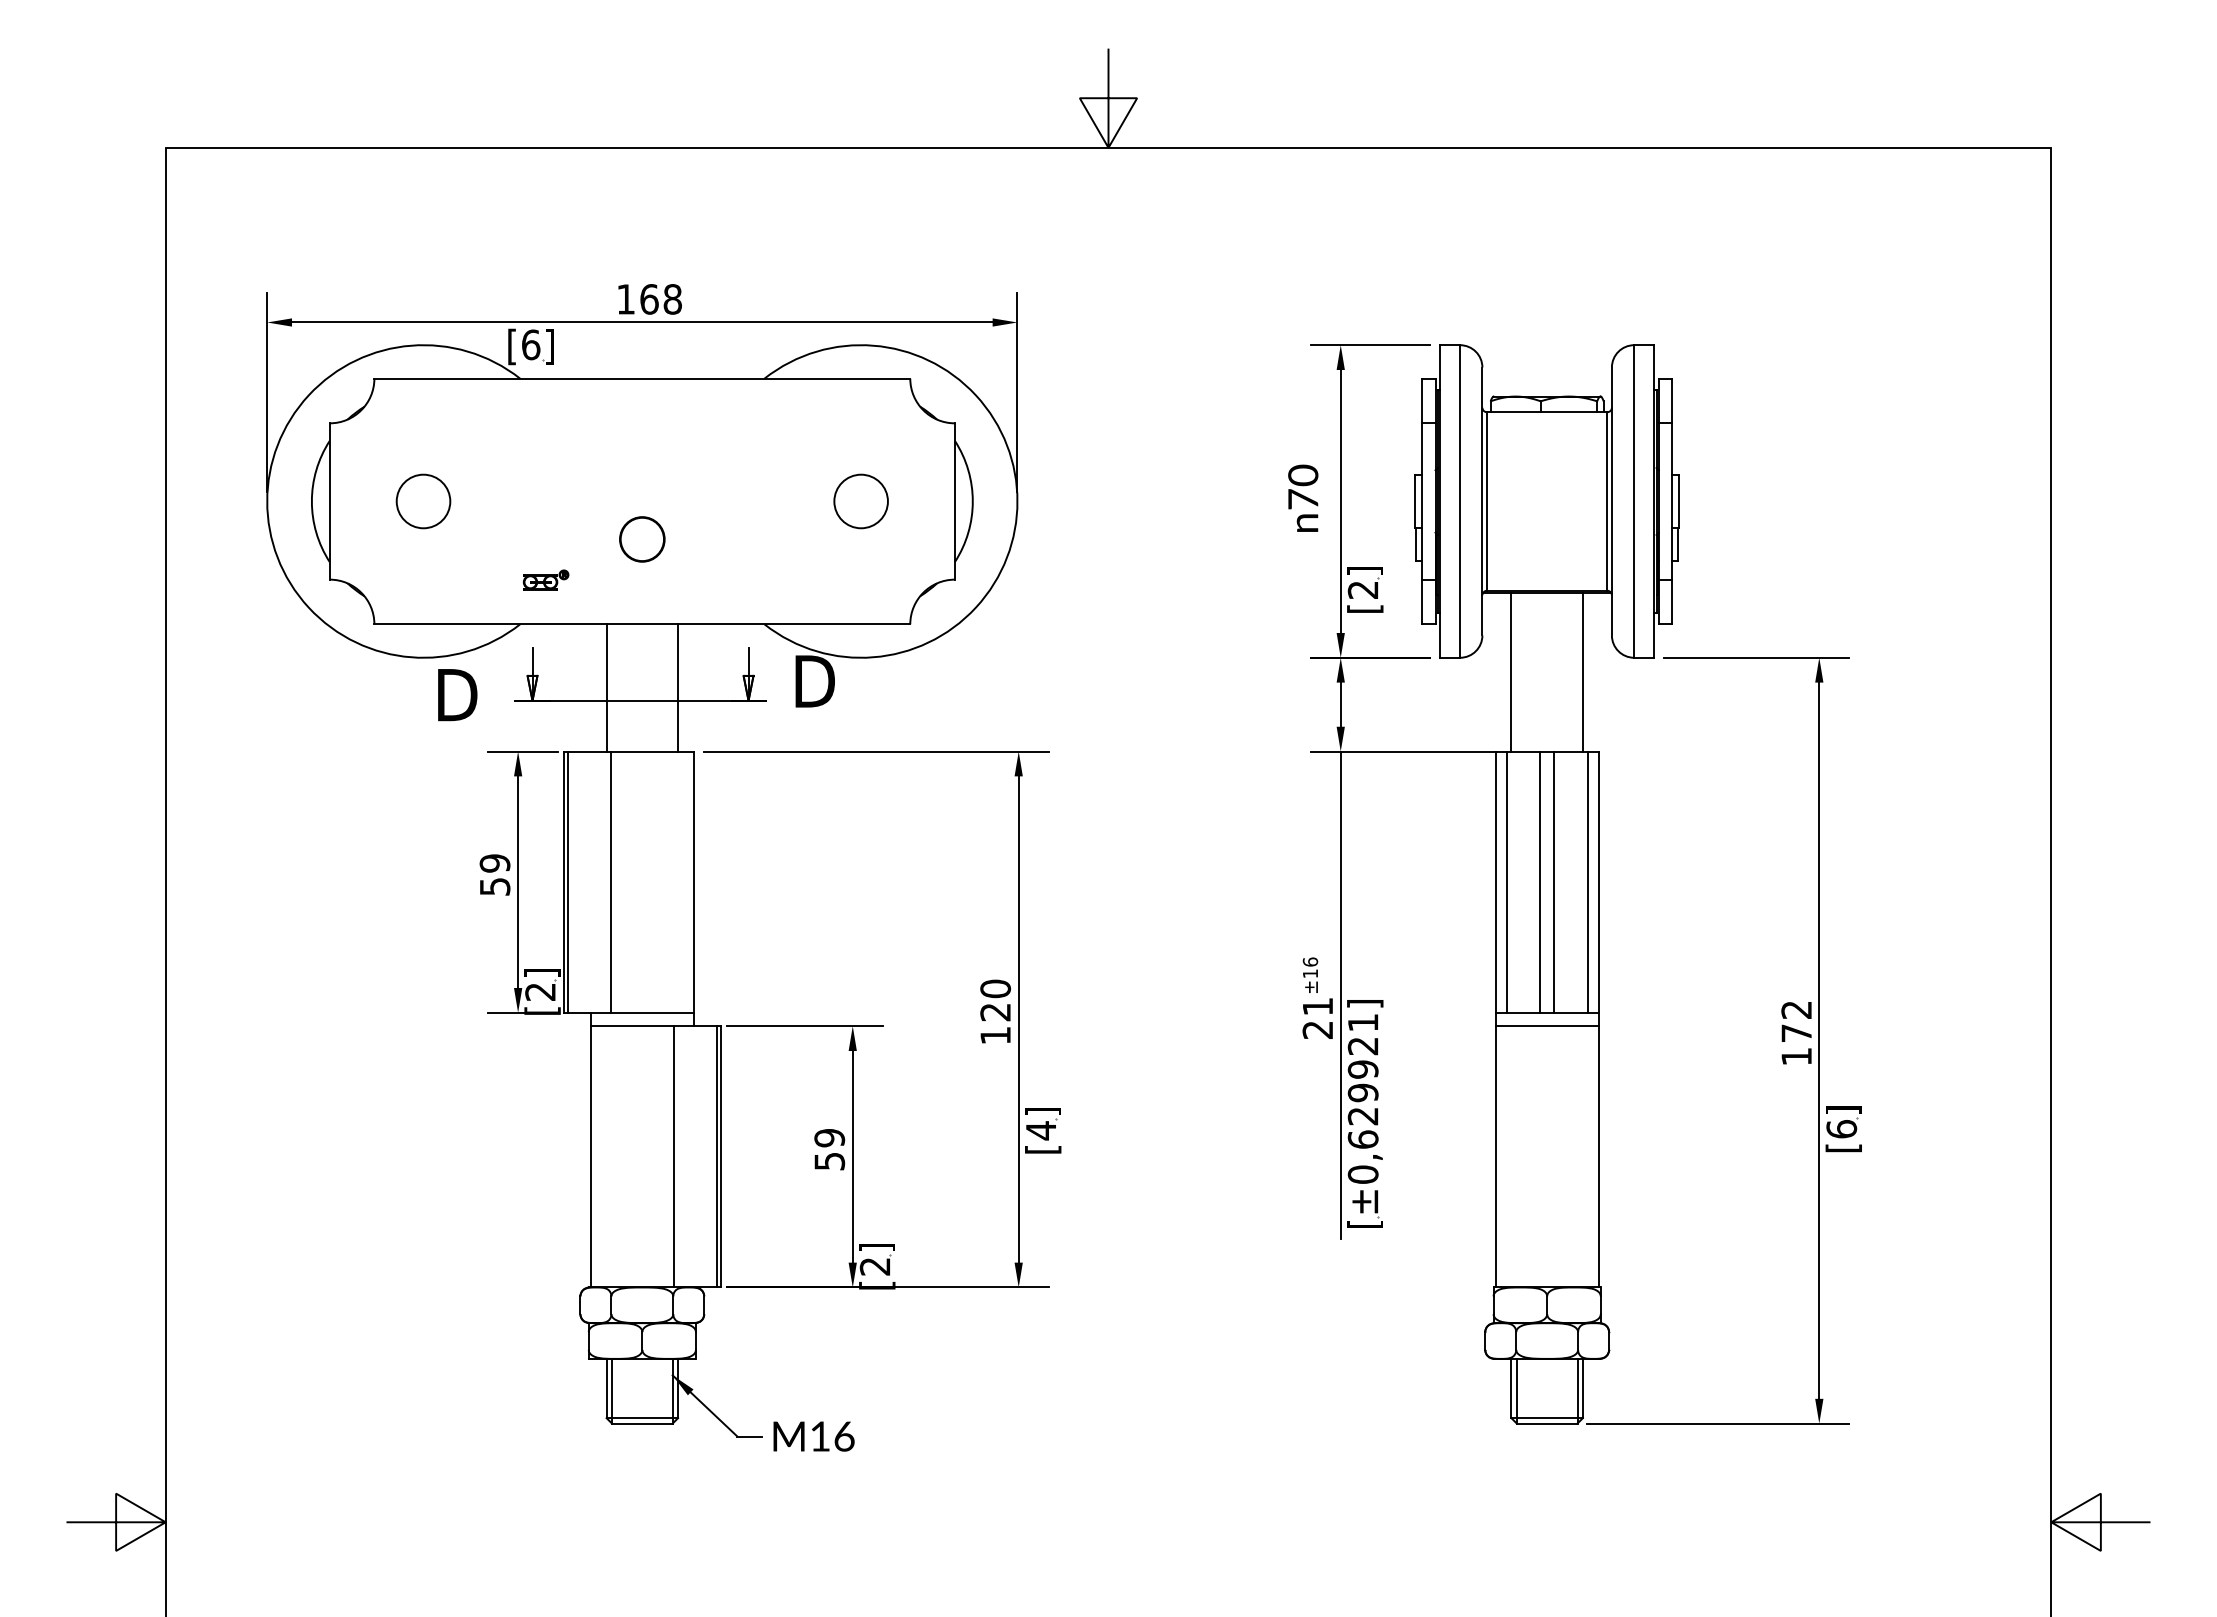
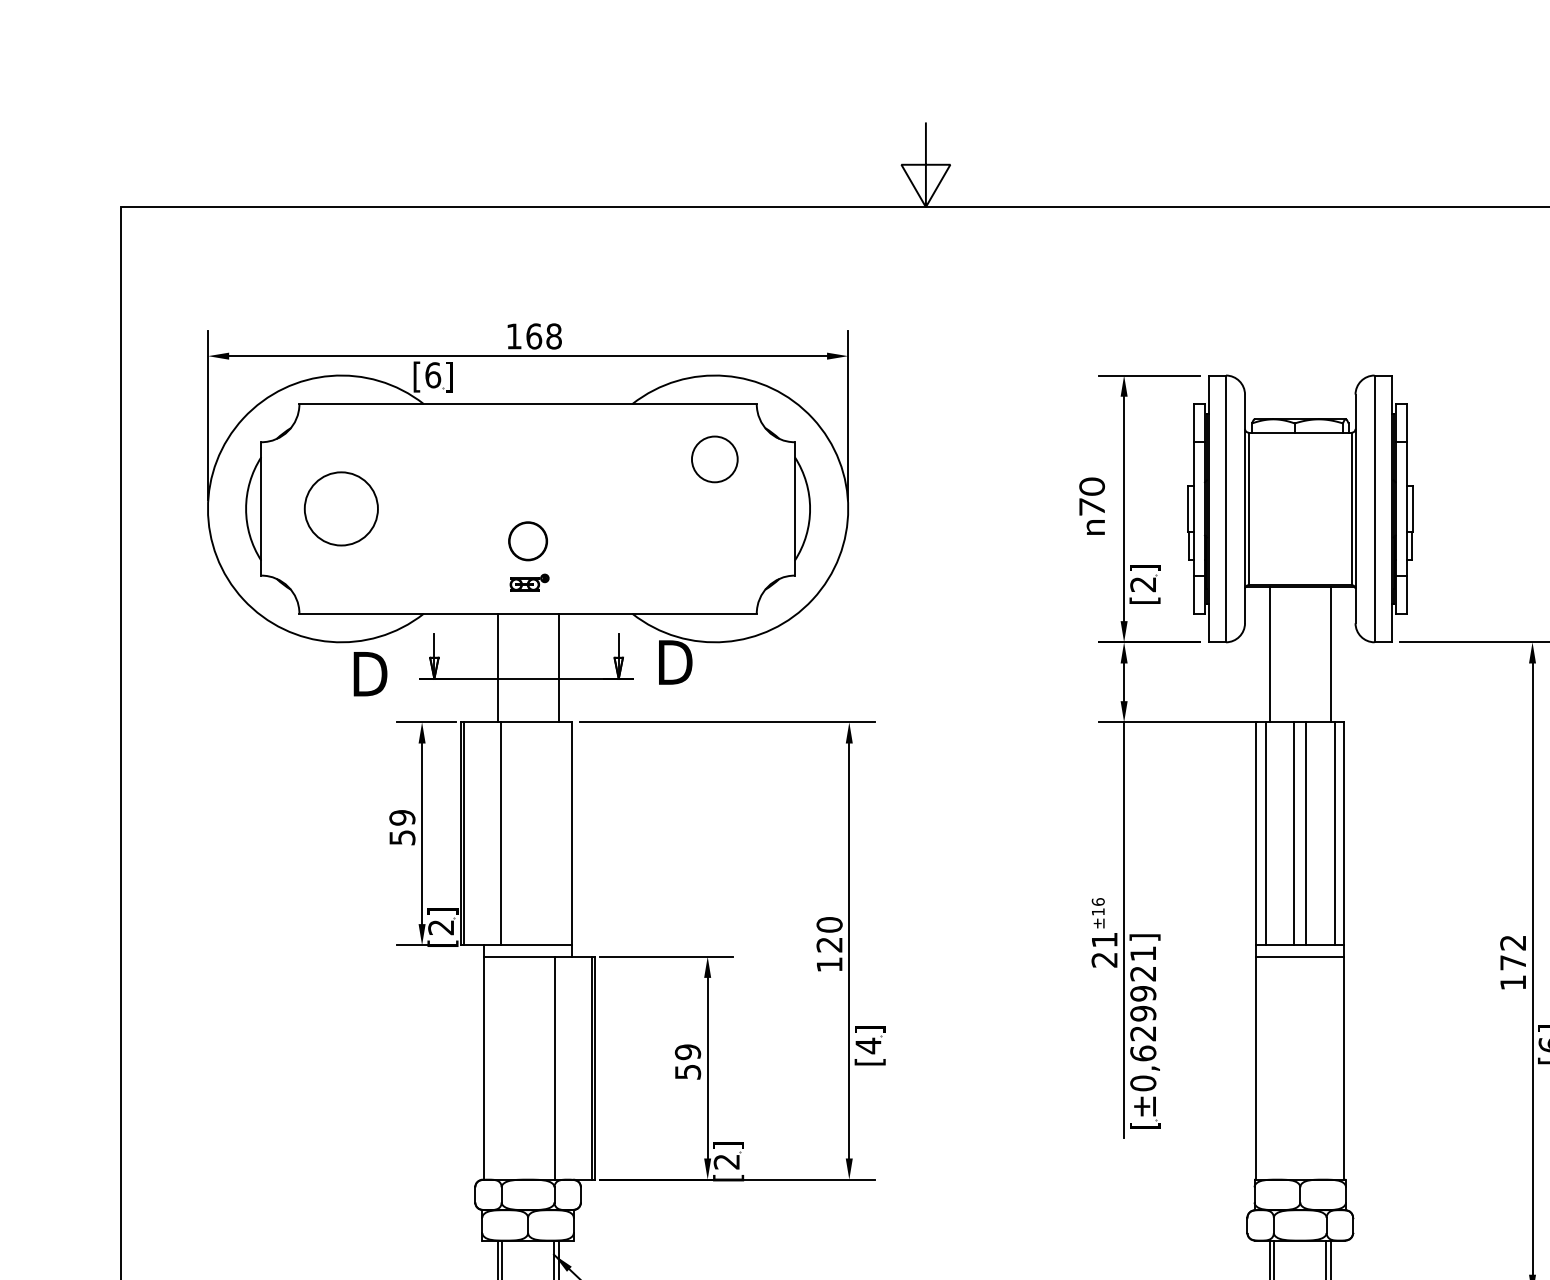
circle: (423, 501) -> (341, 508), size x1.6
circle: (860, 501) -> (714, 459), moved
part: (545, 579) -> (529, 582), moved

